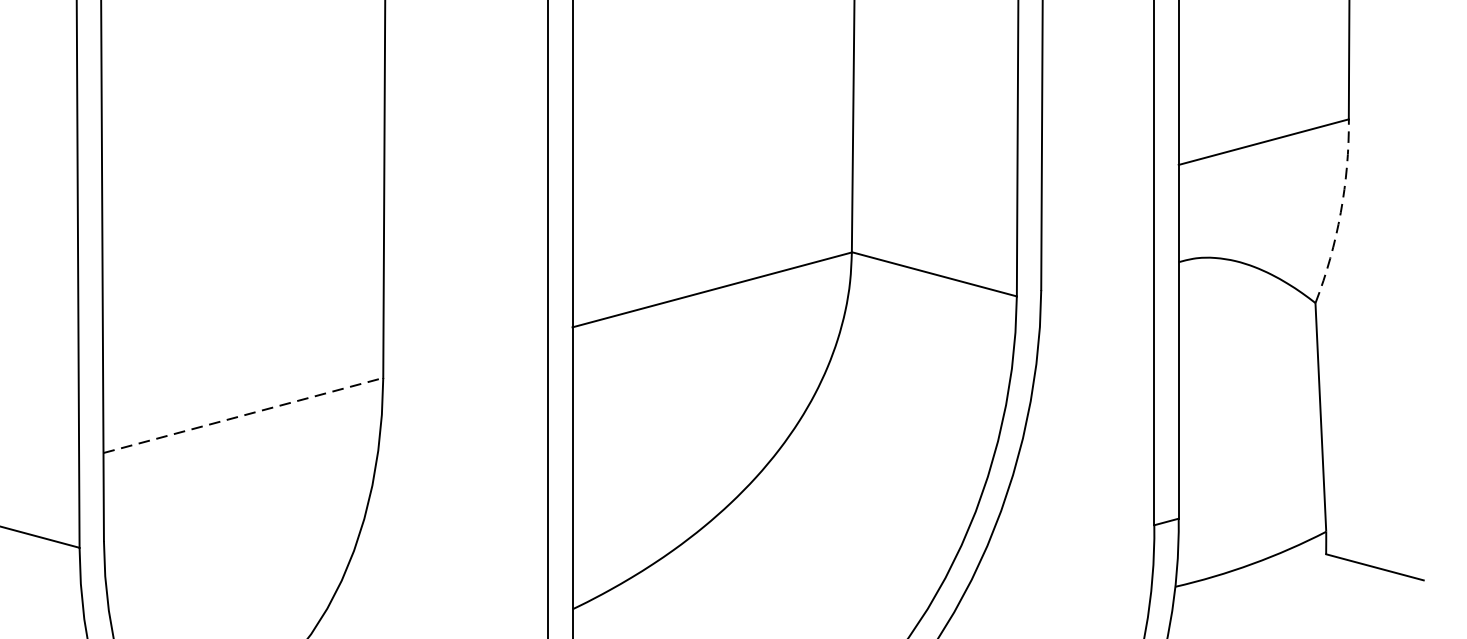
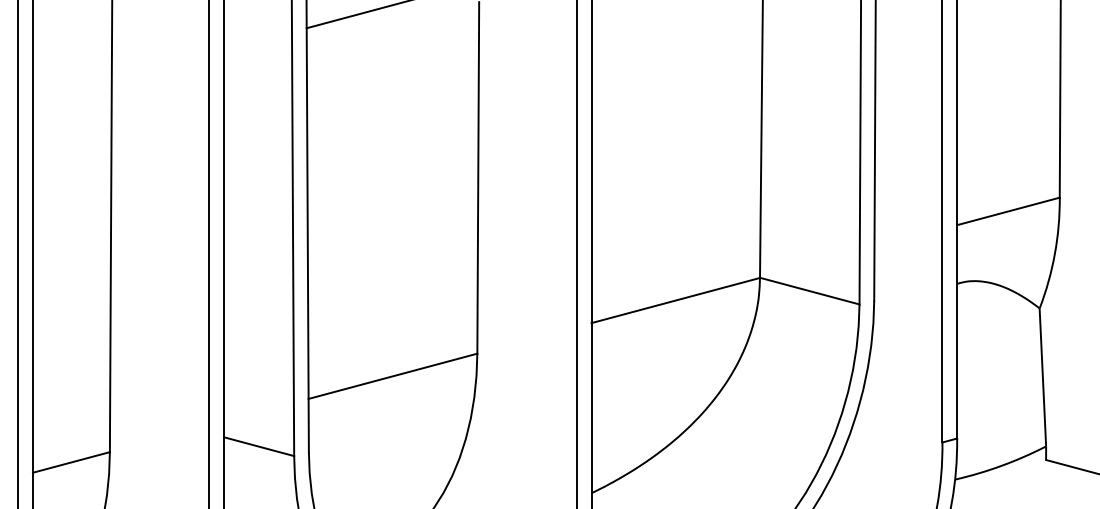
arc: (1340, 213) -> (1054, 254), dashed -> solid
line: (244, 415) -> (393, 376), dashed -> solid

